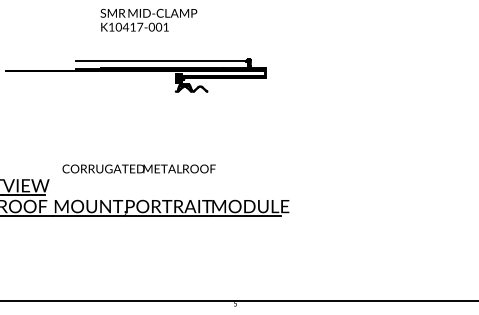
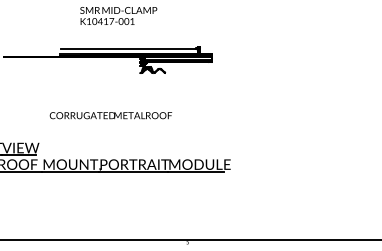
text: (138, 168) -> (110, 115), moved

